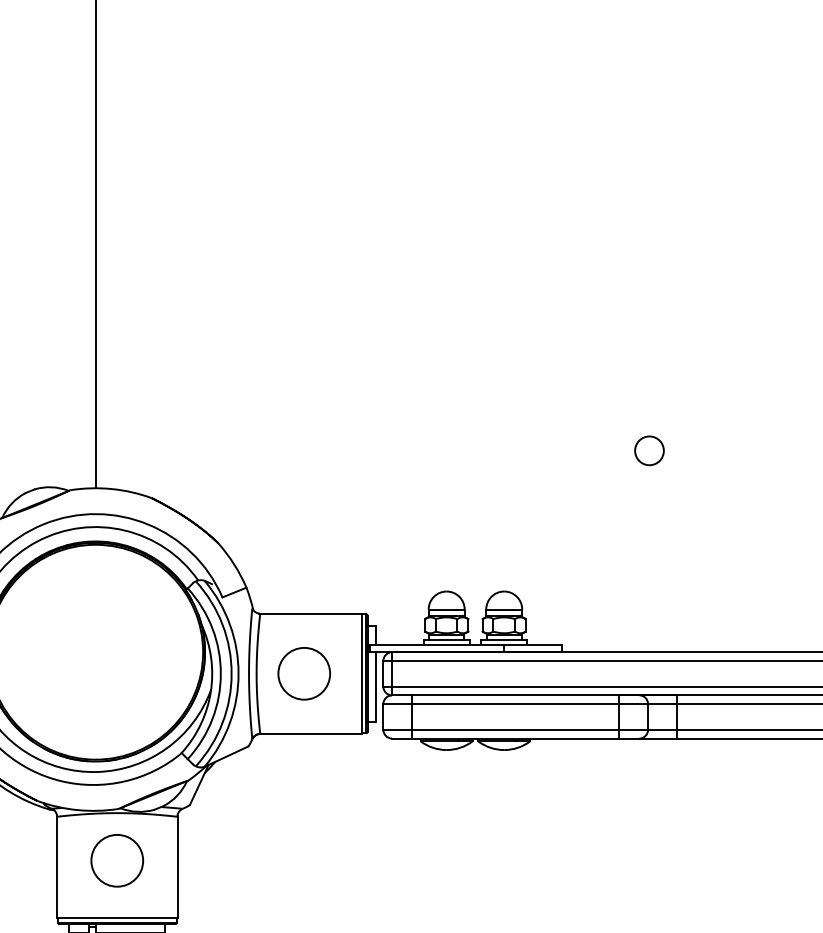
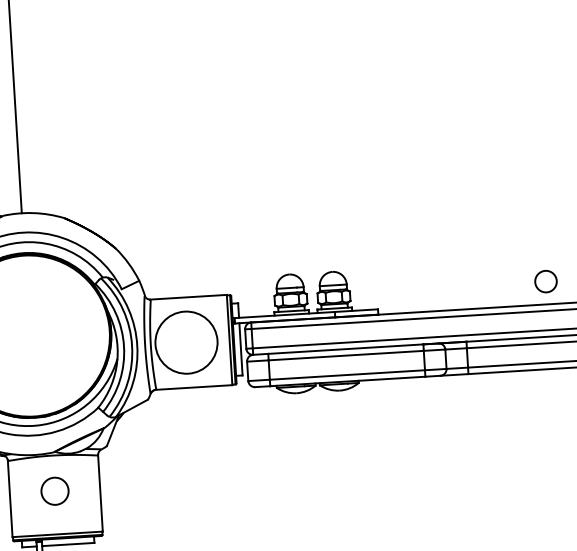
circle: (649, 450) -> (545, 281), moved
circle: (304, 673) -> (186, 342), size x1.6
circle: (117, 860) -> (55, 491), size x0.7

